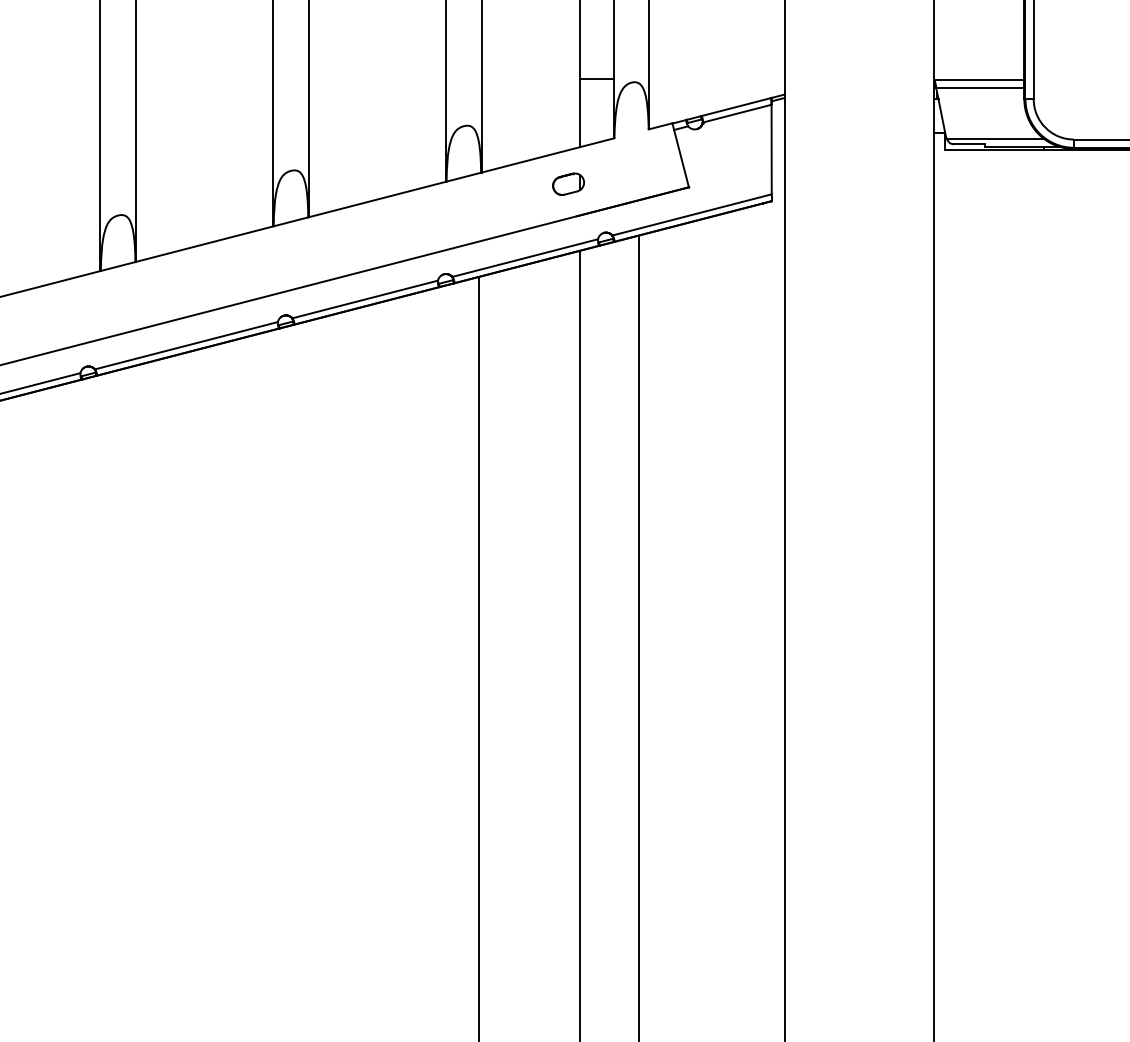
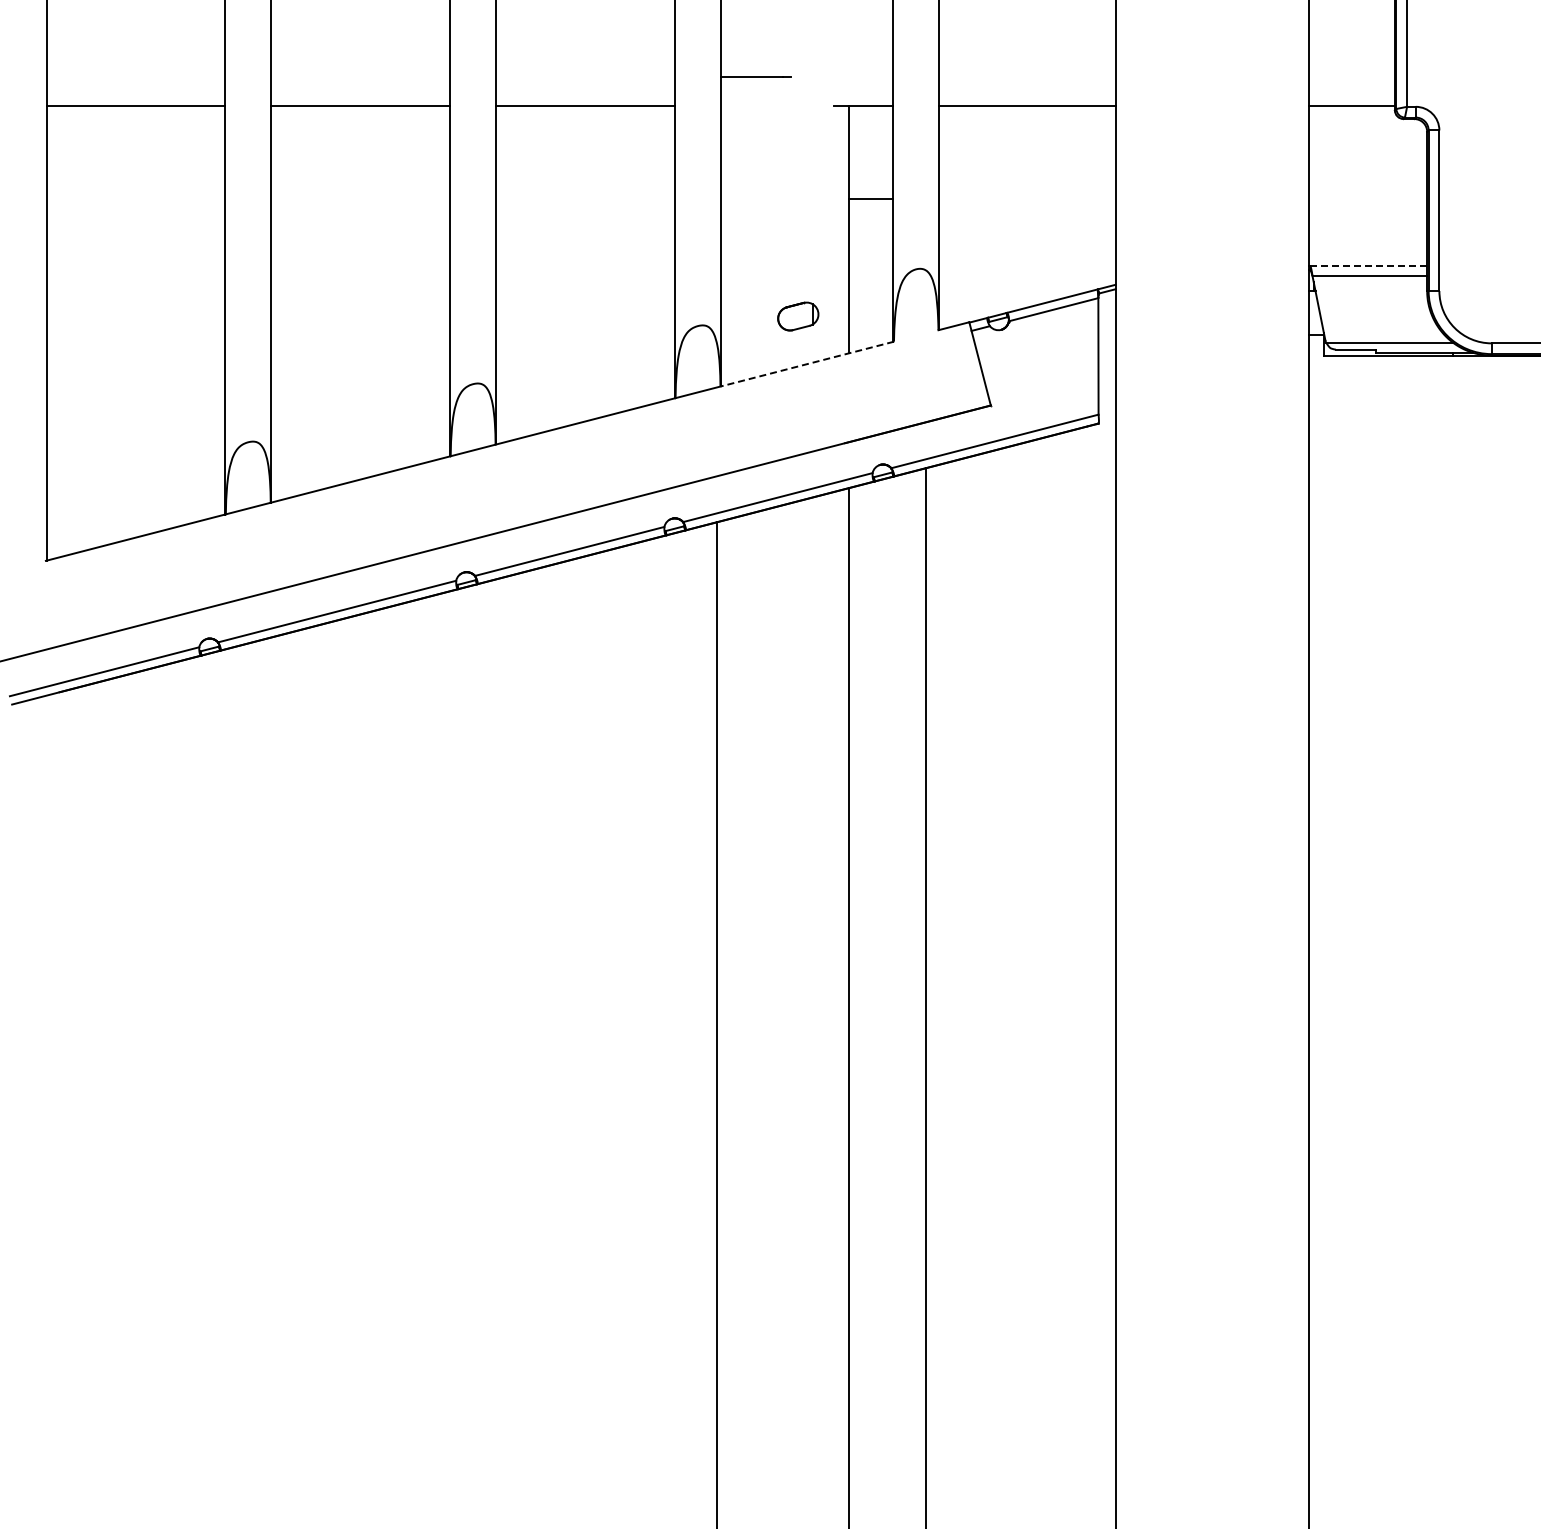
line: (596, 78) -> (870, 198), moved
line: (979, 80) -> (1368, 266), solid -> dashed
line: (547, 155) -> (807, 364), solid -> dashed
part: (568, 184) -> (798, 316), moved

